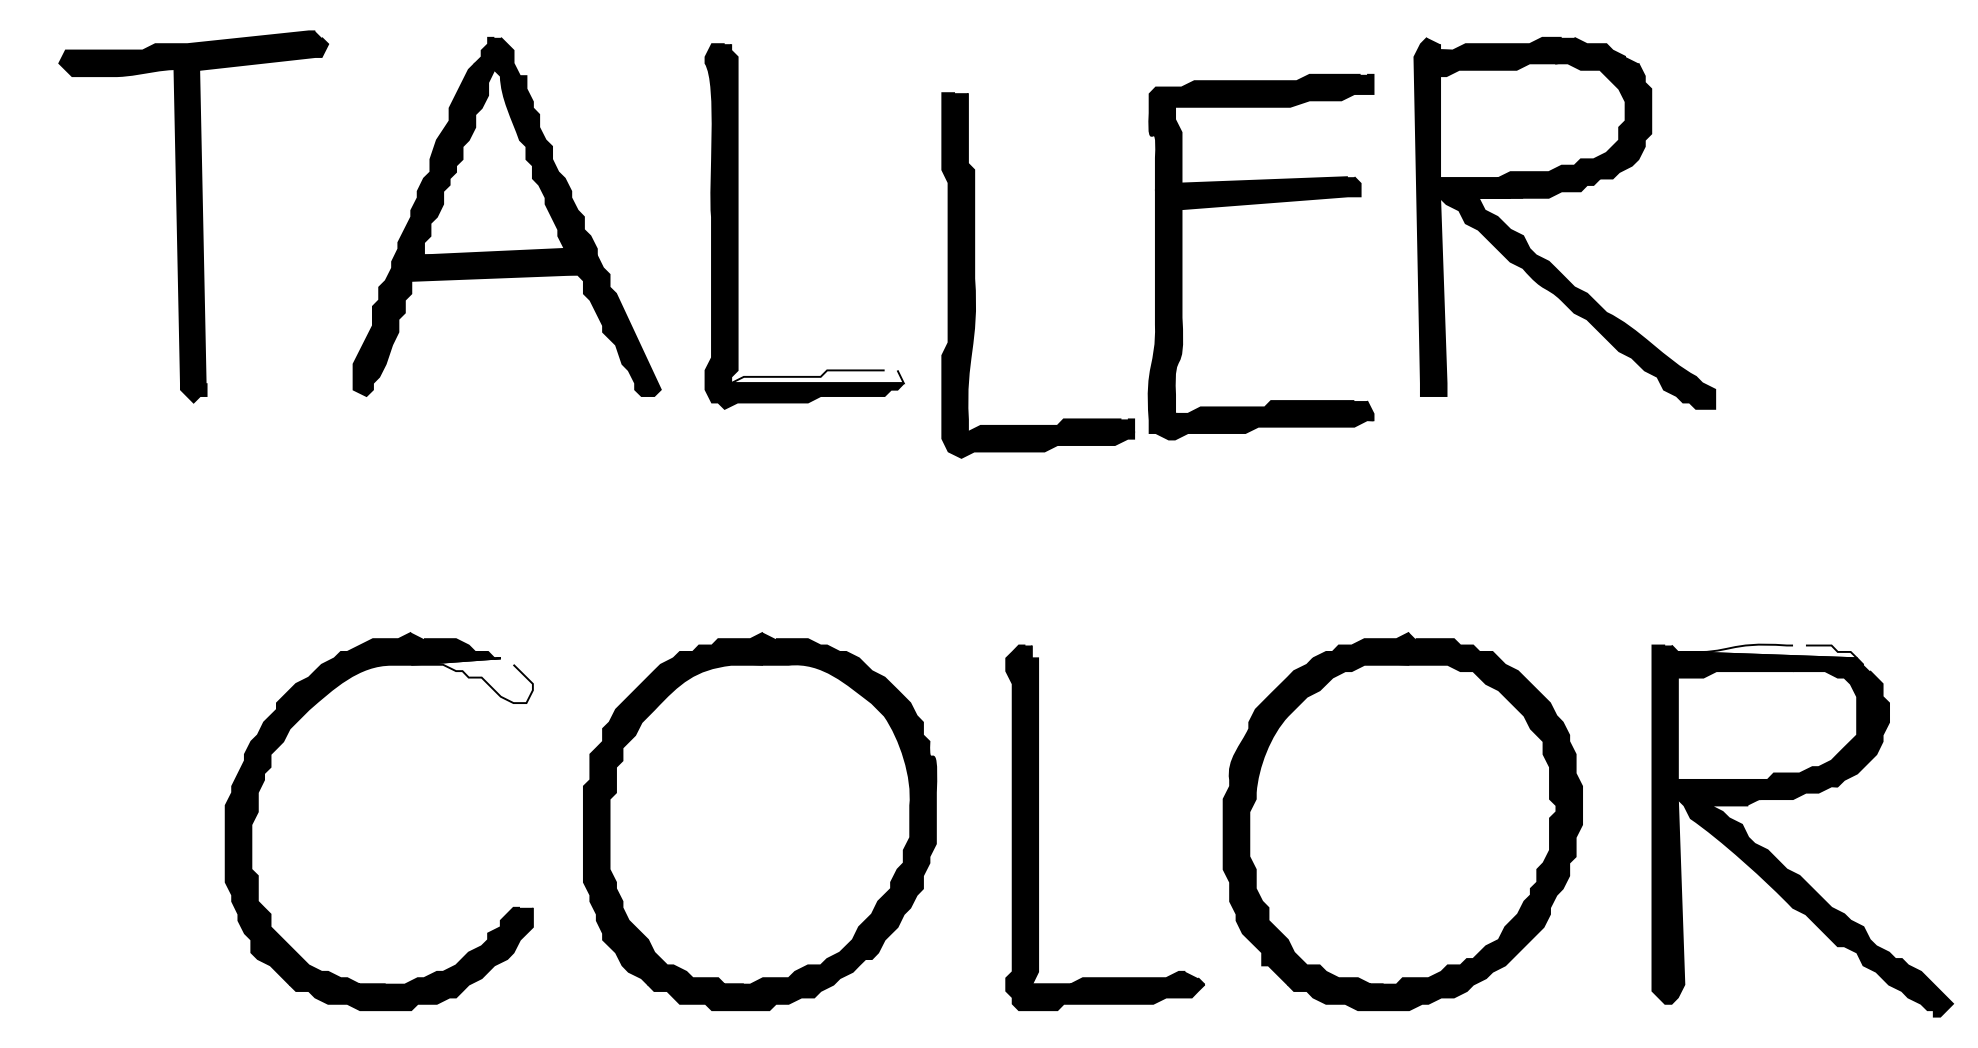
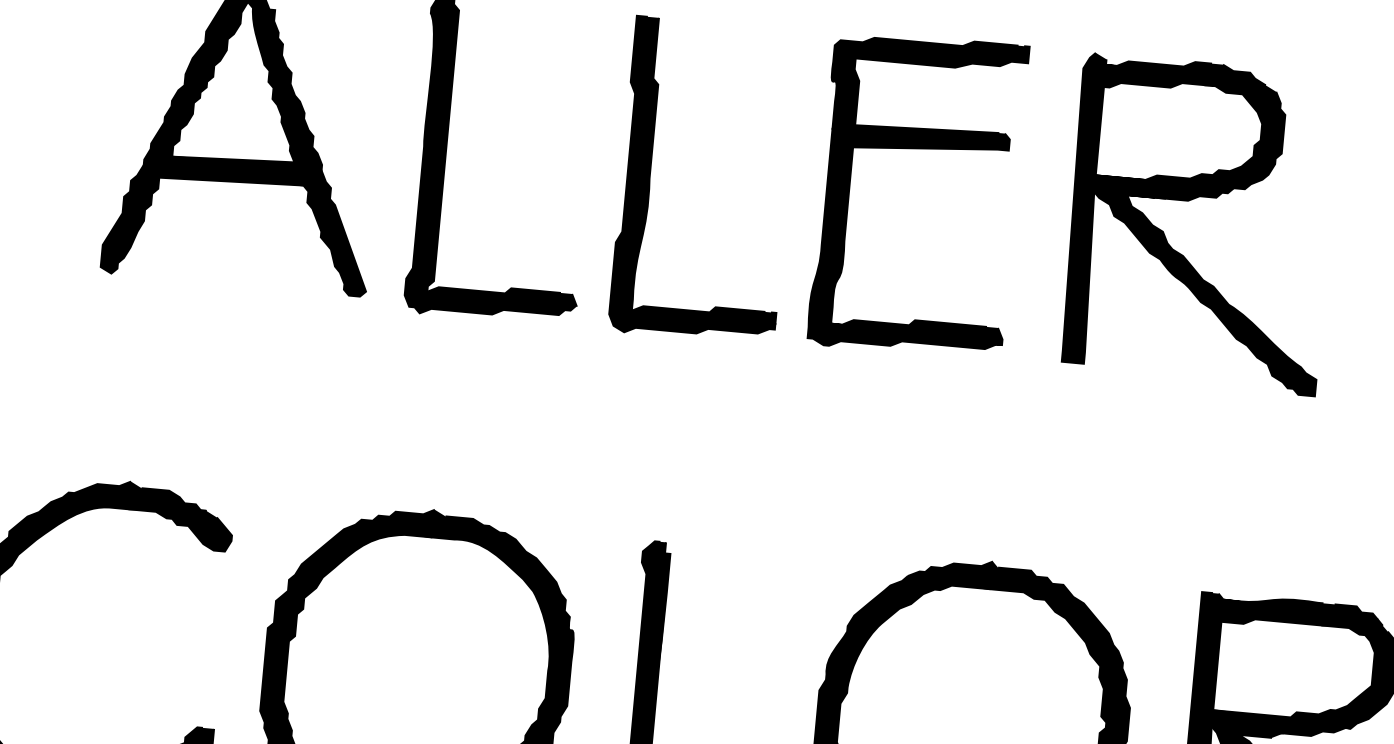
part: (1551, 197) -> (1190, 200), moved
part: (1258, 204) -> (919, 149), moved
part: (975, 275) -> (650, 175), moved
fill: (817, 376) -> (502, 292), added
fill: (1767, 651) -> (1300, 606), added
fill: (471, 680) -> (179, 527), added

